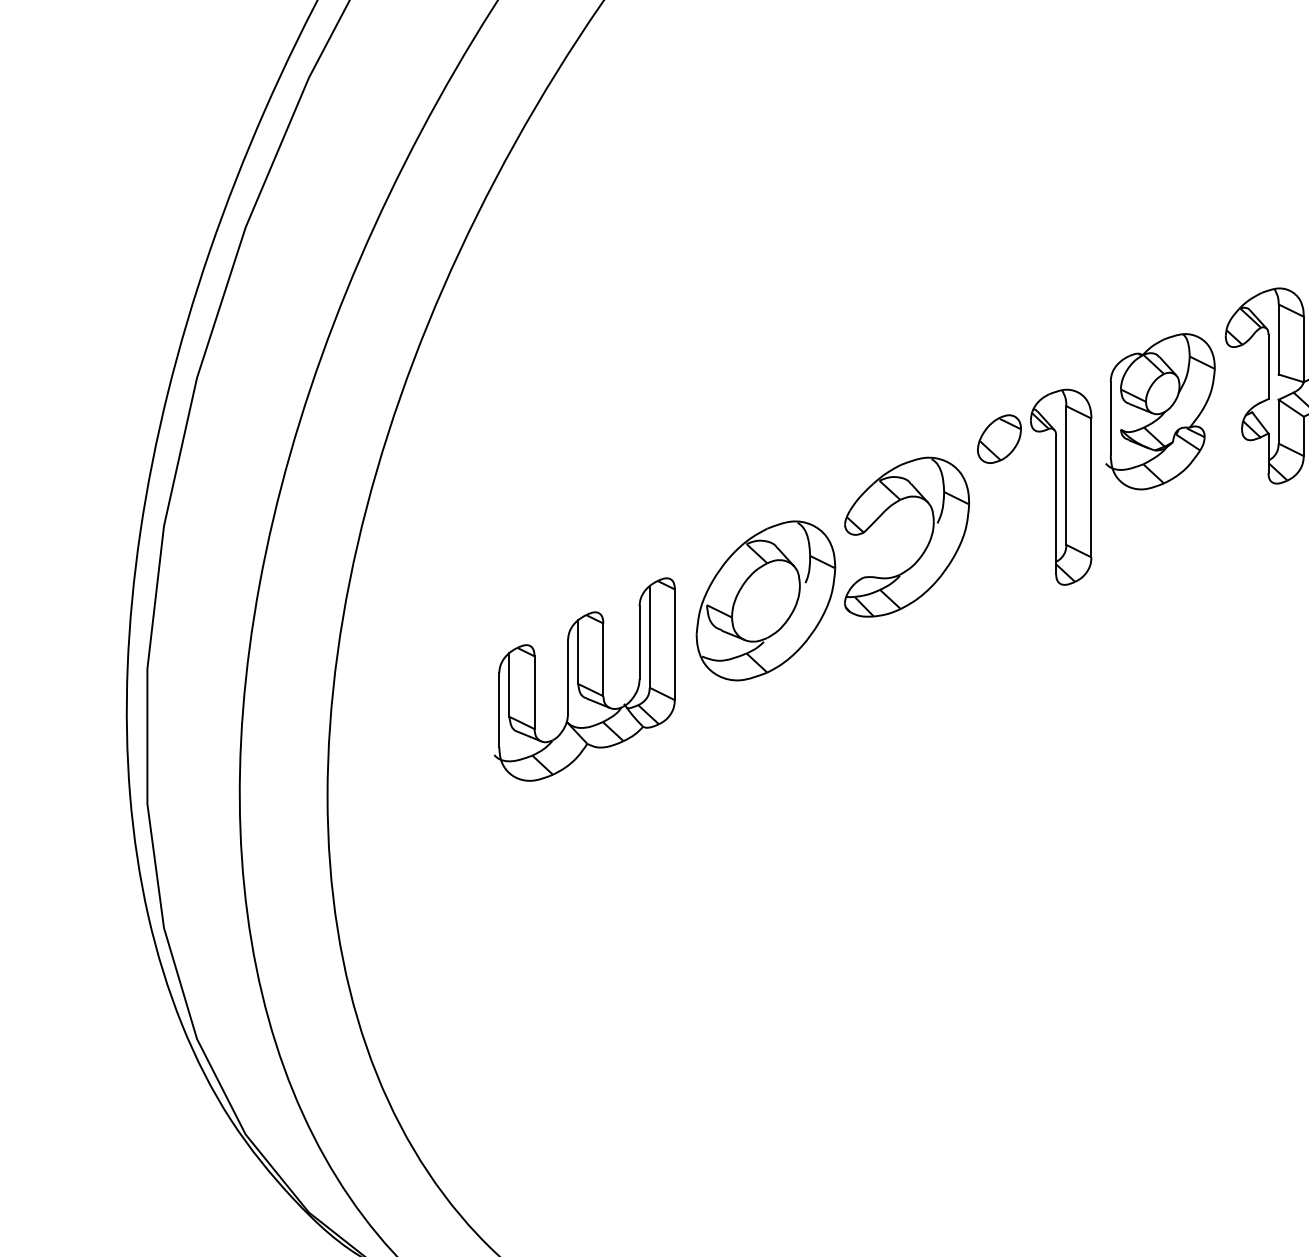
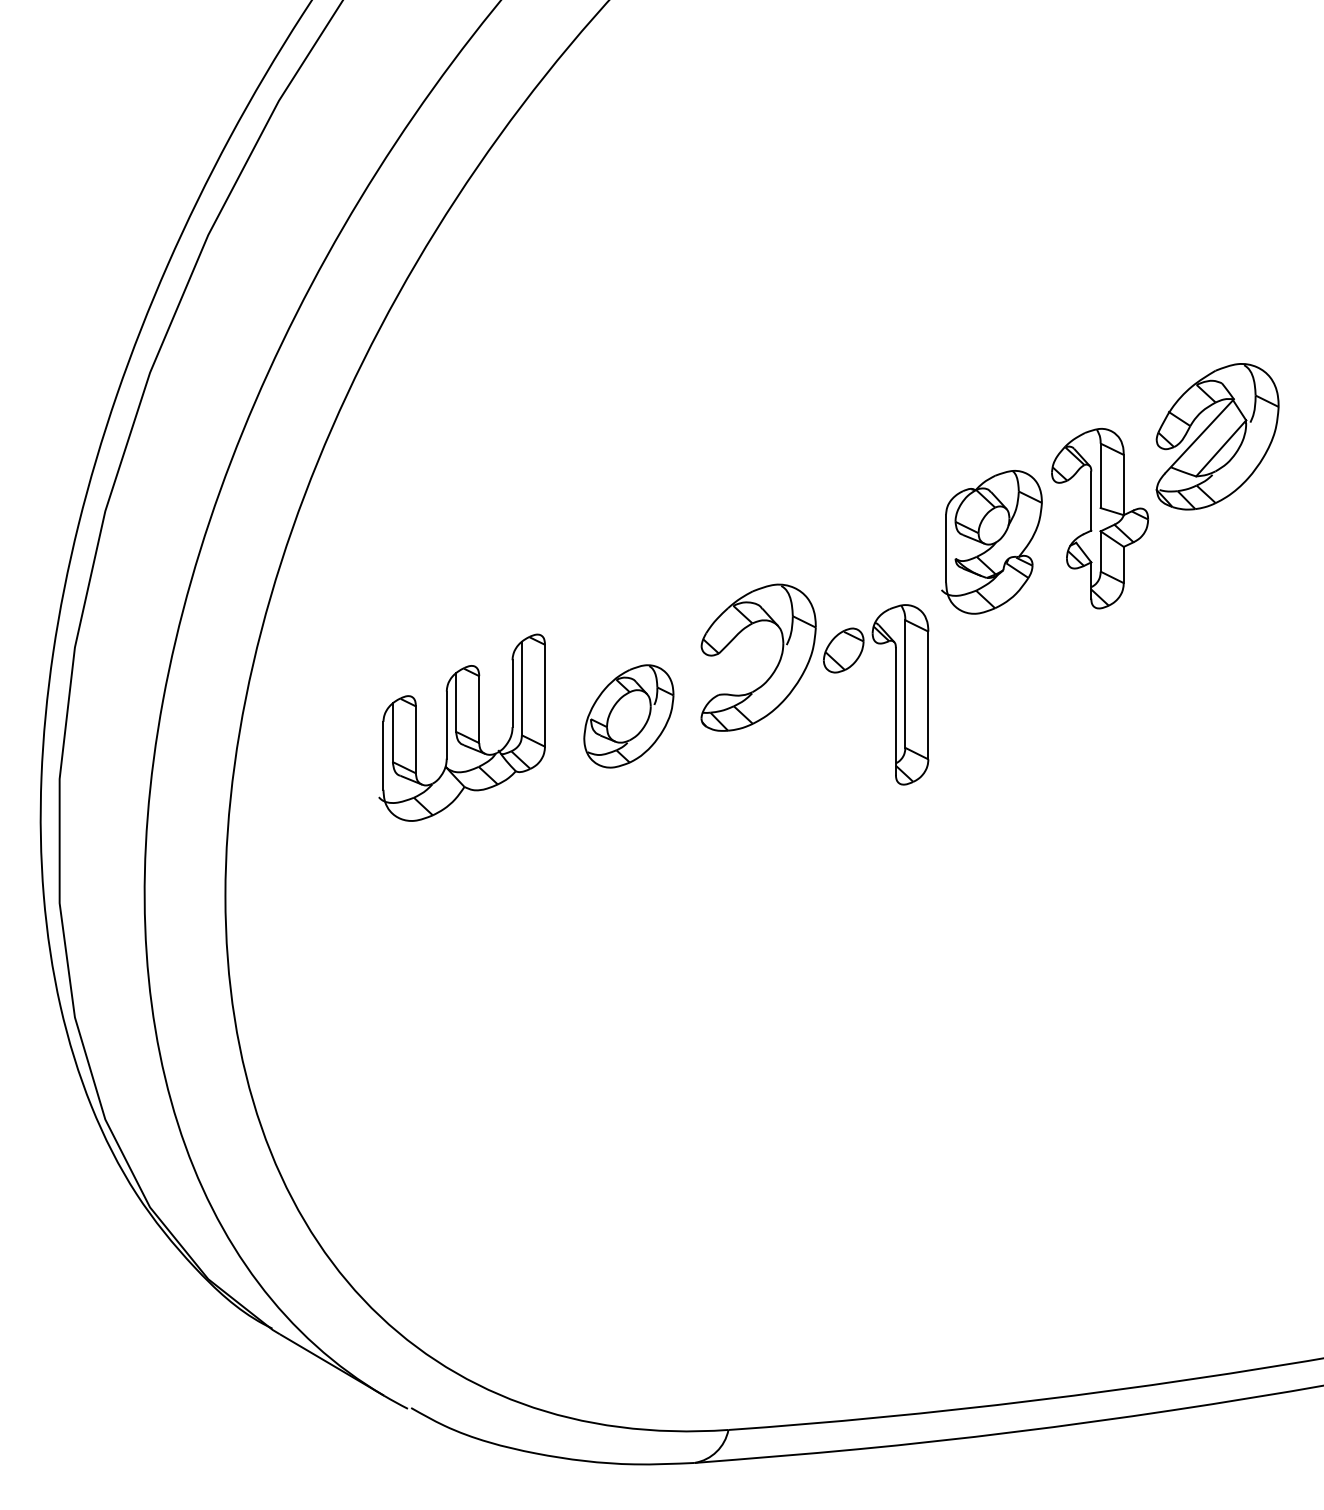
part: (1055, 486) -> (895, 694), moved
part: (765, 601) -> (628, 716), size x0.7
part: (584, 679) -> (461, 727), moved

